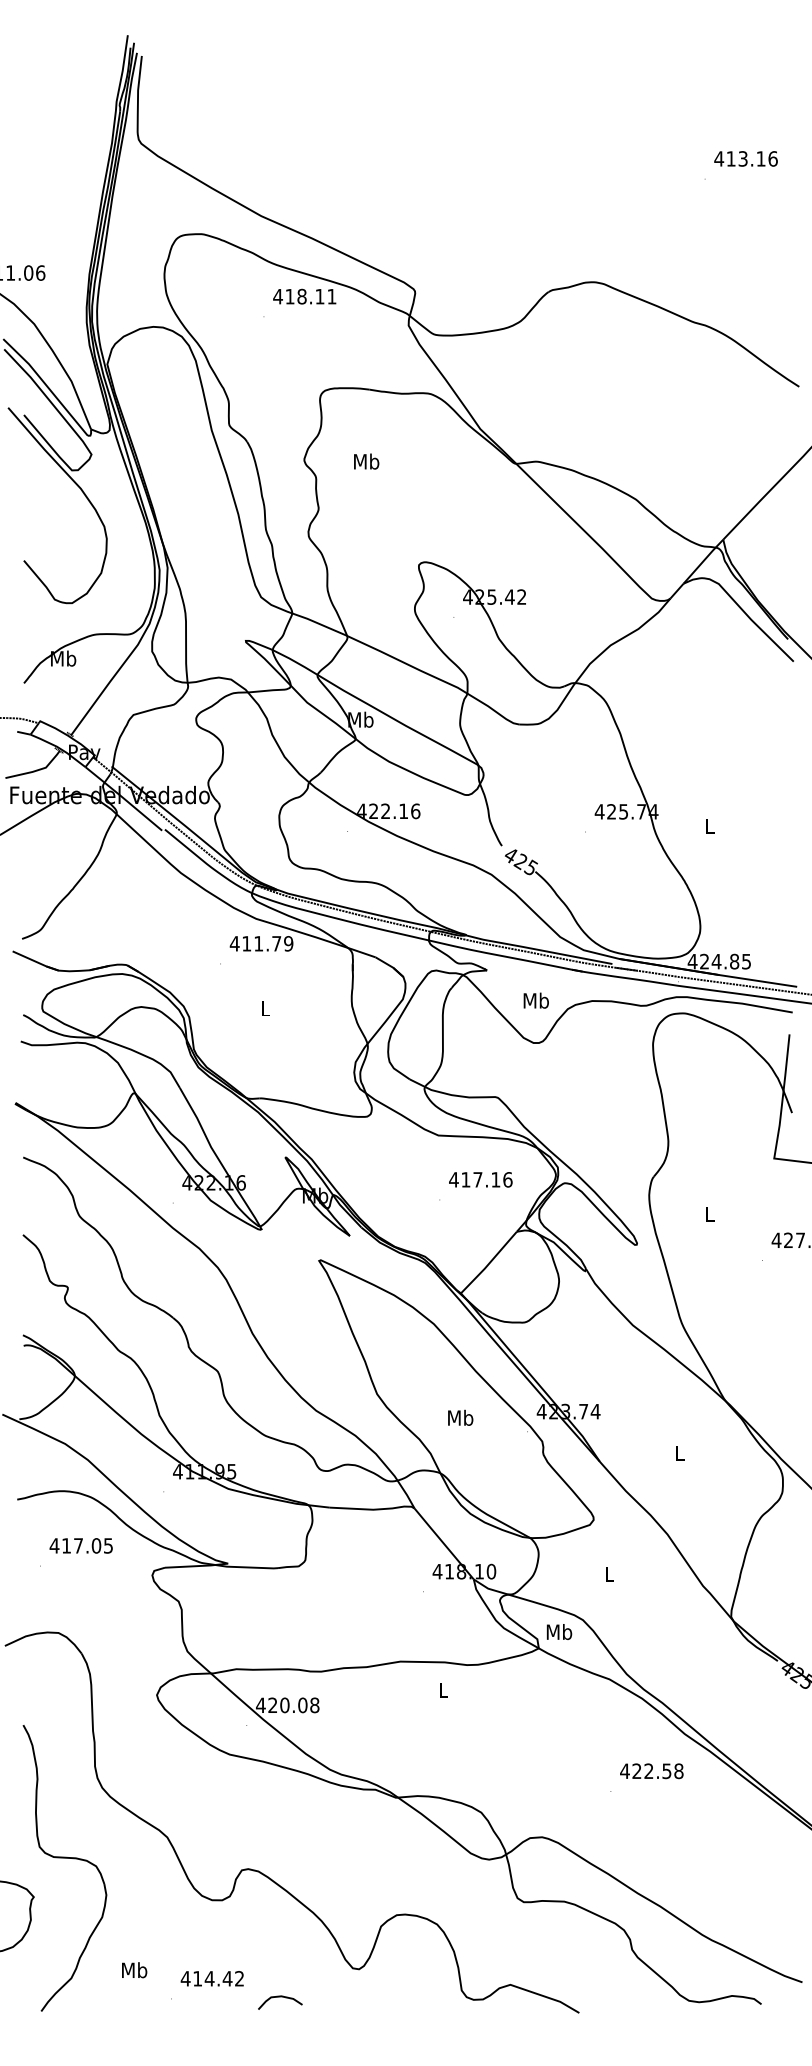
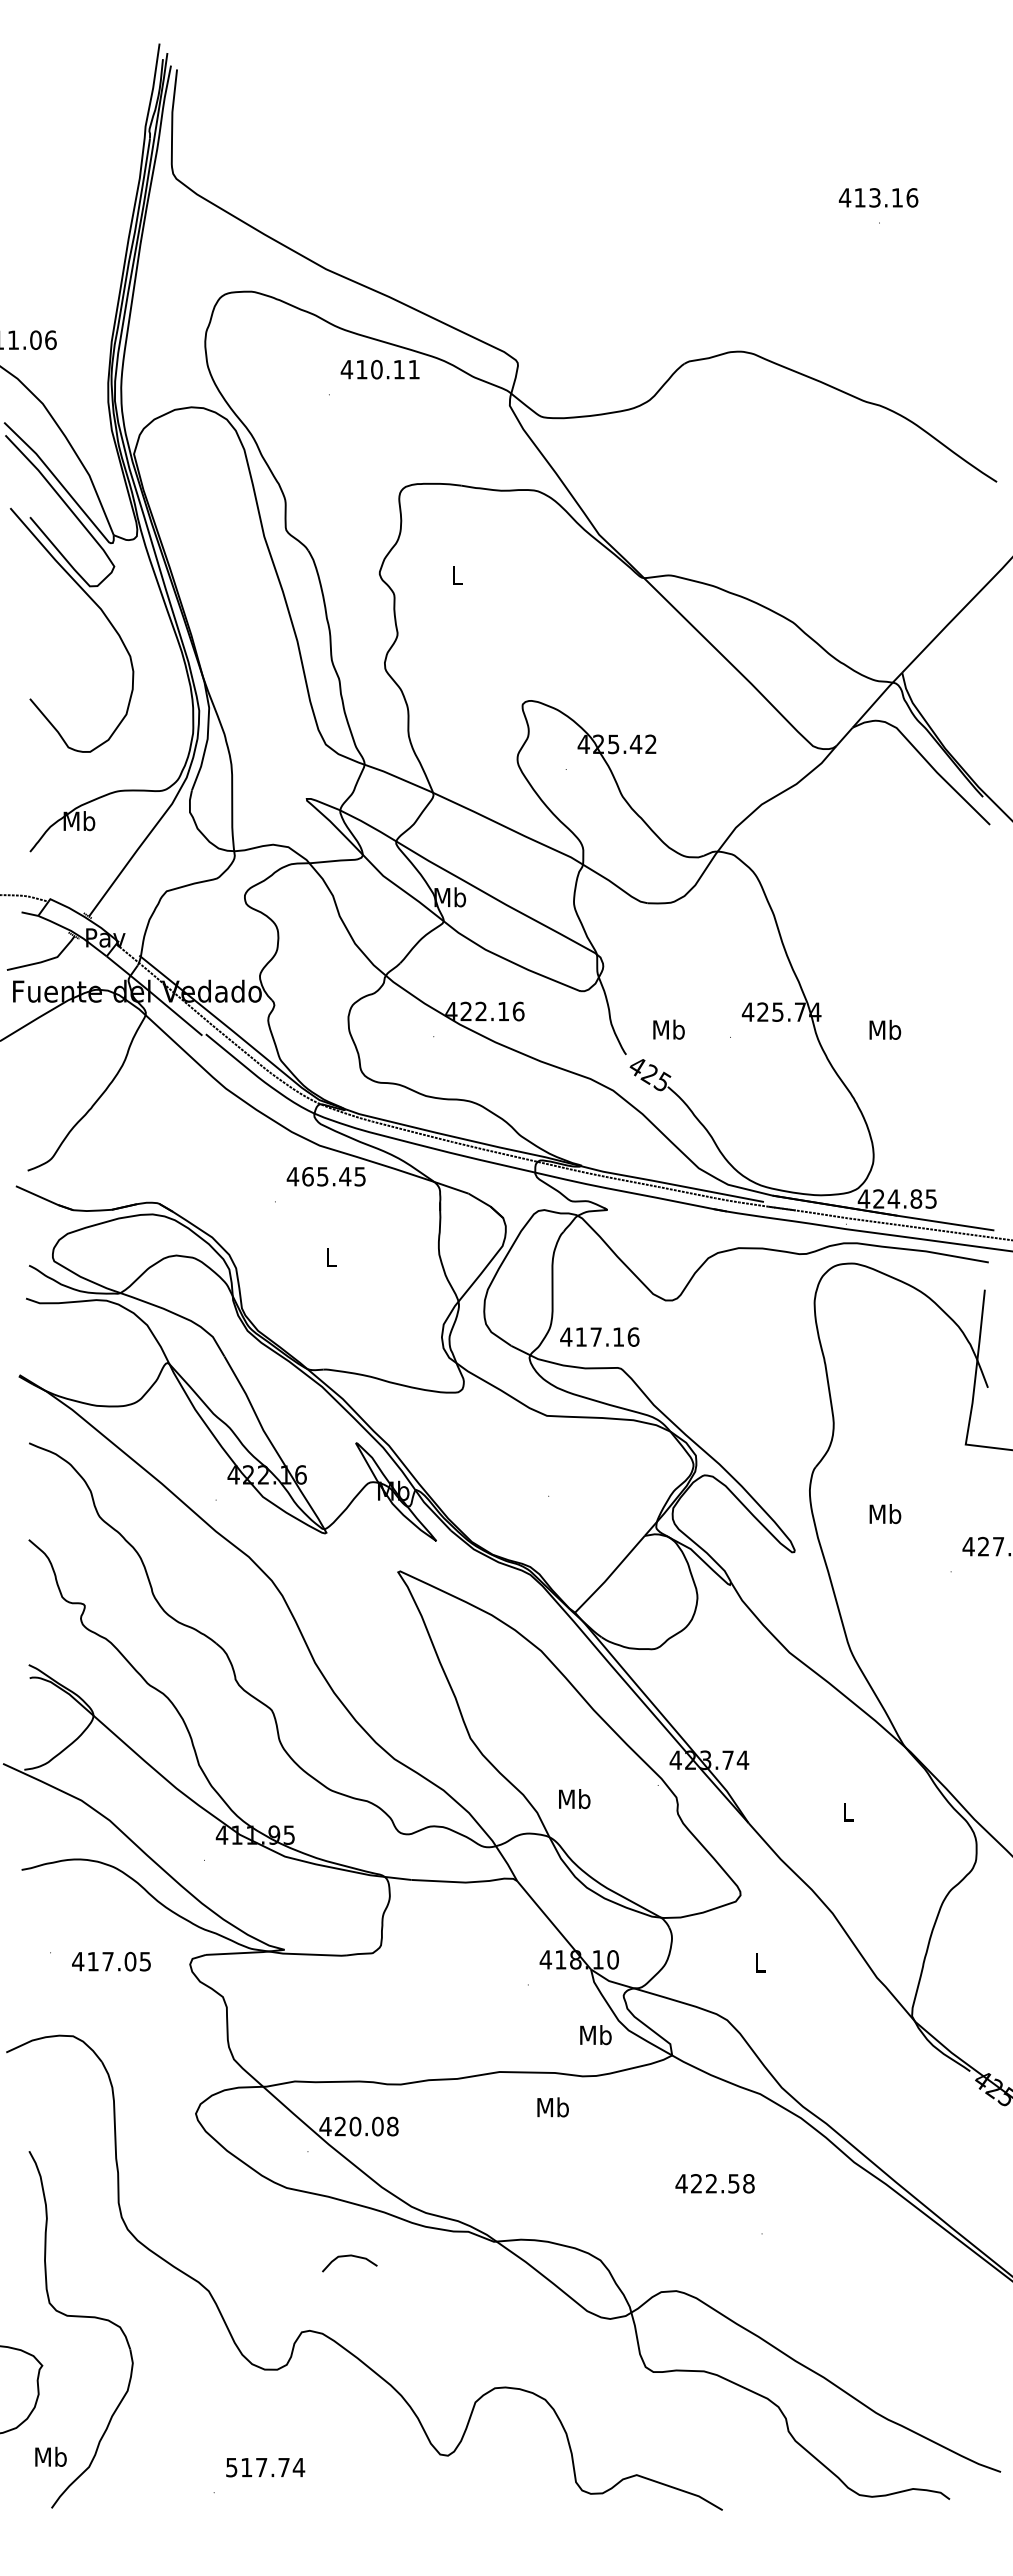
text: (745, 158) -> (878, 197), moved
text: (301, 296) -> (376, 369), 418.11 -> 410.11
text: (366, 461) -> (457, 575), Mb -> L
text: (709, 825) -> (885, 1029), L -> Mb
text: (267, 943) -> (333, 1176), 411.79 -> 465.45
text: (535, 1000) -> (668, 1029), moved
text: (480, 1179) -> (599, 1336), moved
text: (709, 1214) -> (885, 1514), L -> Mb
text: (460, 1418) -> (574, 1799), moved
text: (81, 1545) -> (111, 1961), moved
text: (559, 1632) -> (595, 2035), moved
text: (442, 1690) -> (552, 2107), L -> Mb
text: (651, 1771) -> (714, 2183), moved
text: (134, 1969) -> (50, 2456), moved
text: (212, 1978) -> (265, 2467), 414.42 -> 517.74
curve: (280, 1997) -> (349, 2256), moved

